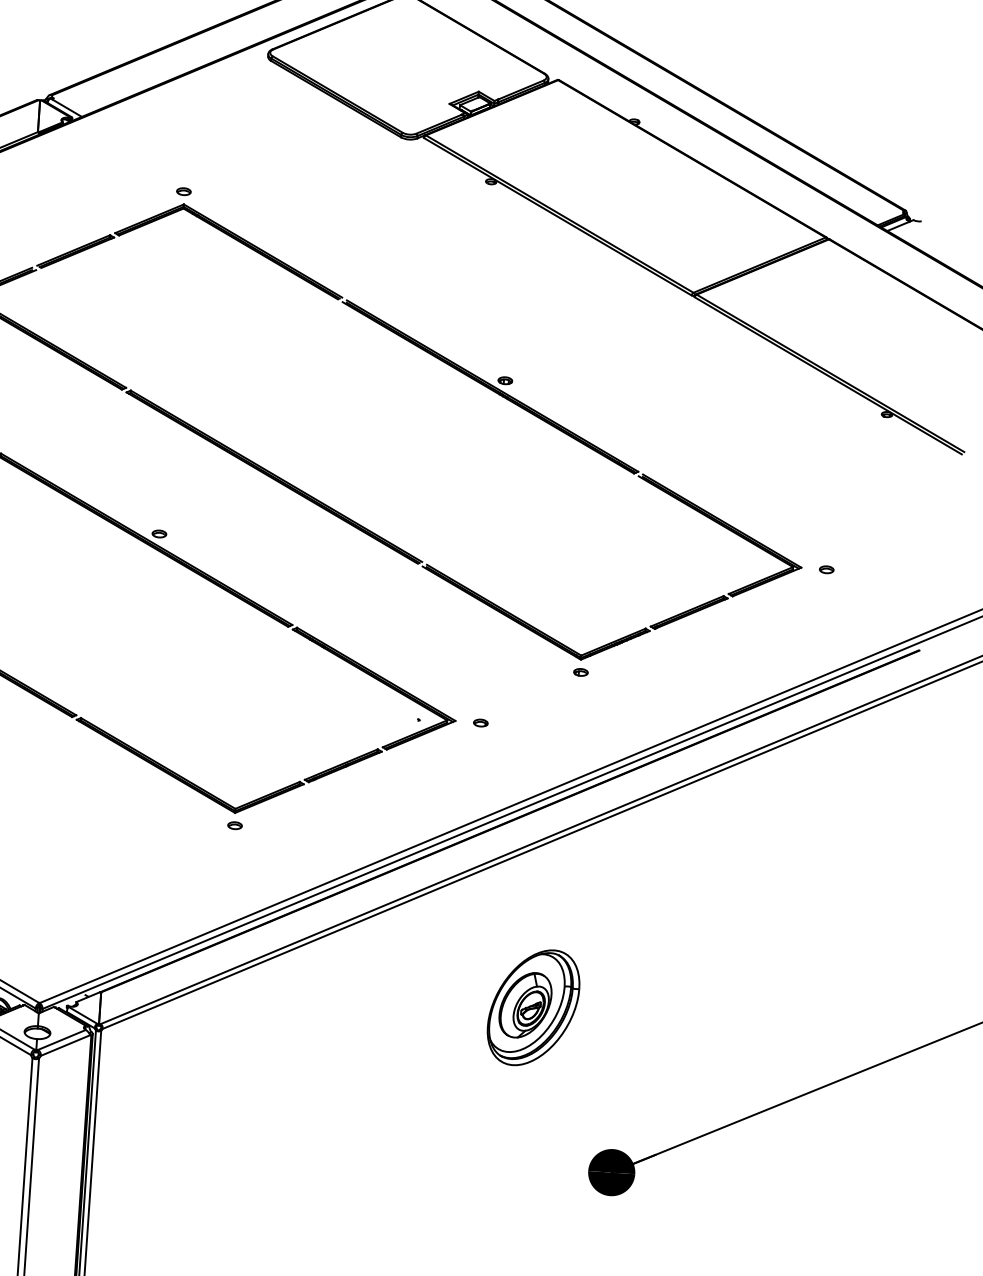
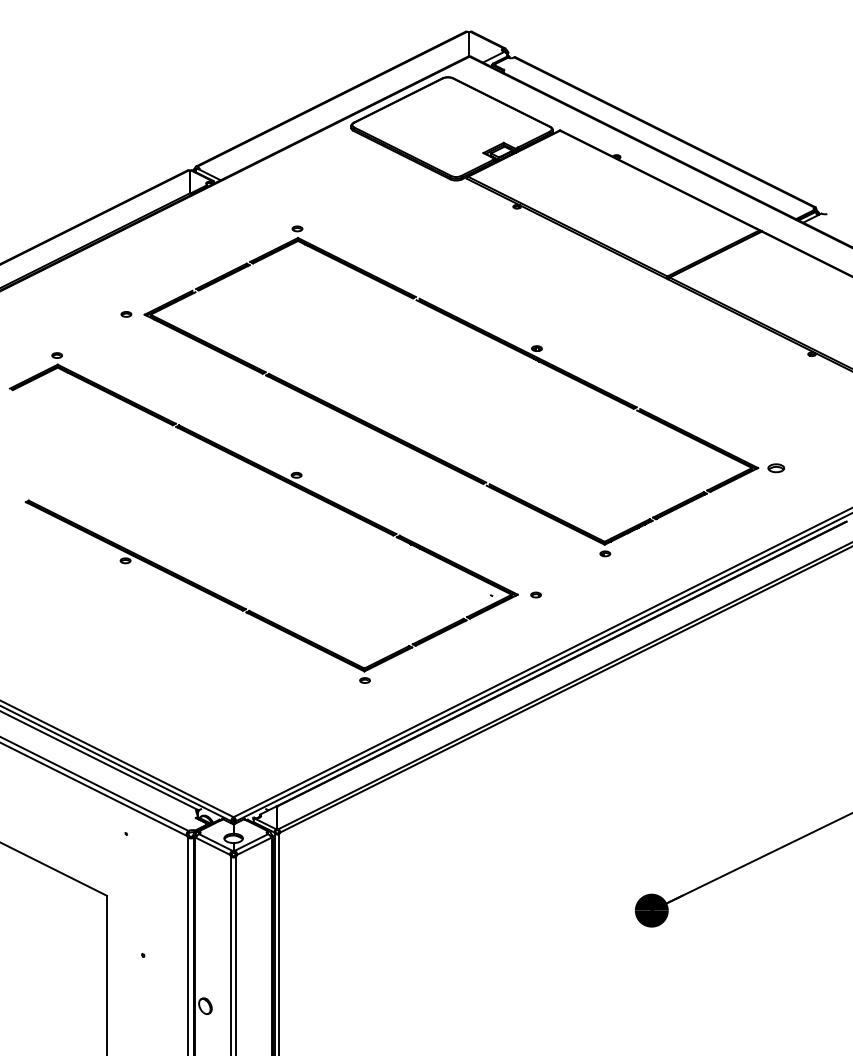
part: (826, 570) -> (776, 468), size x1.6
part: (533, 1007) -> (587, 796), removed

